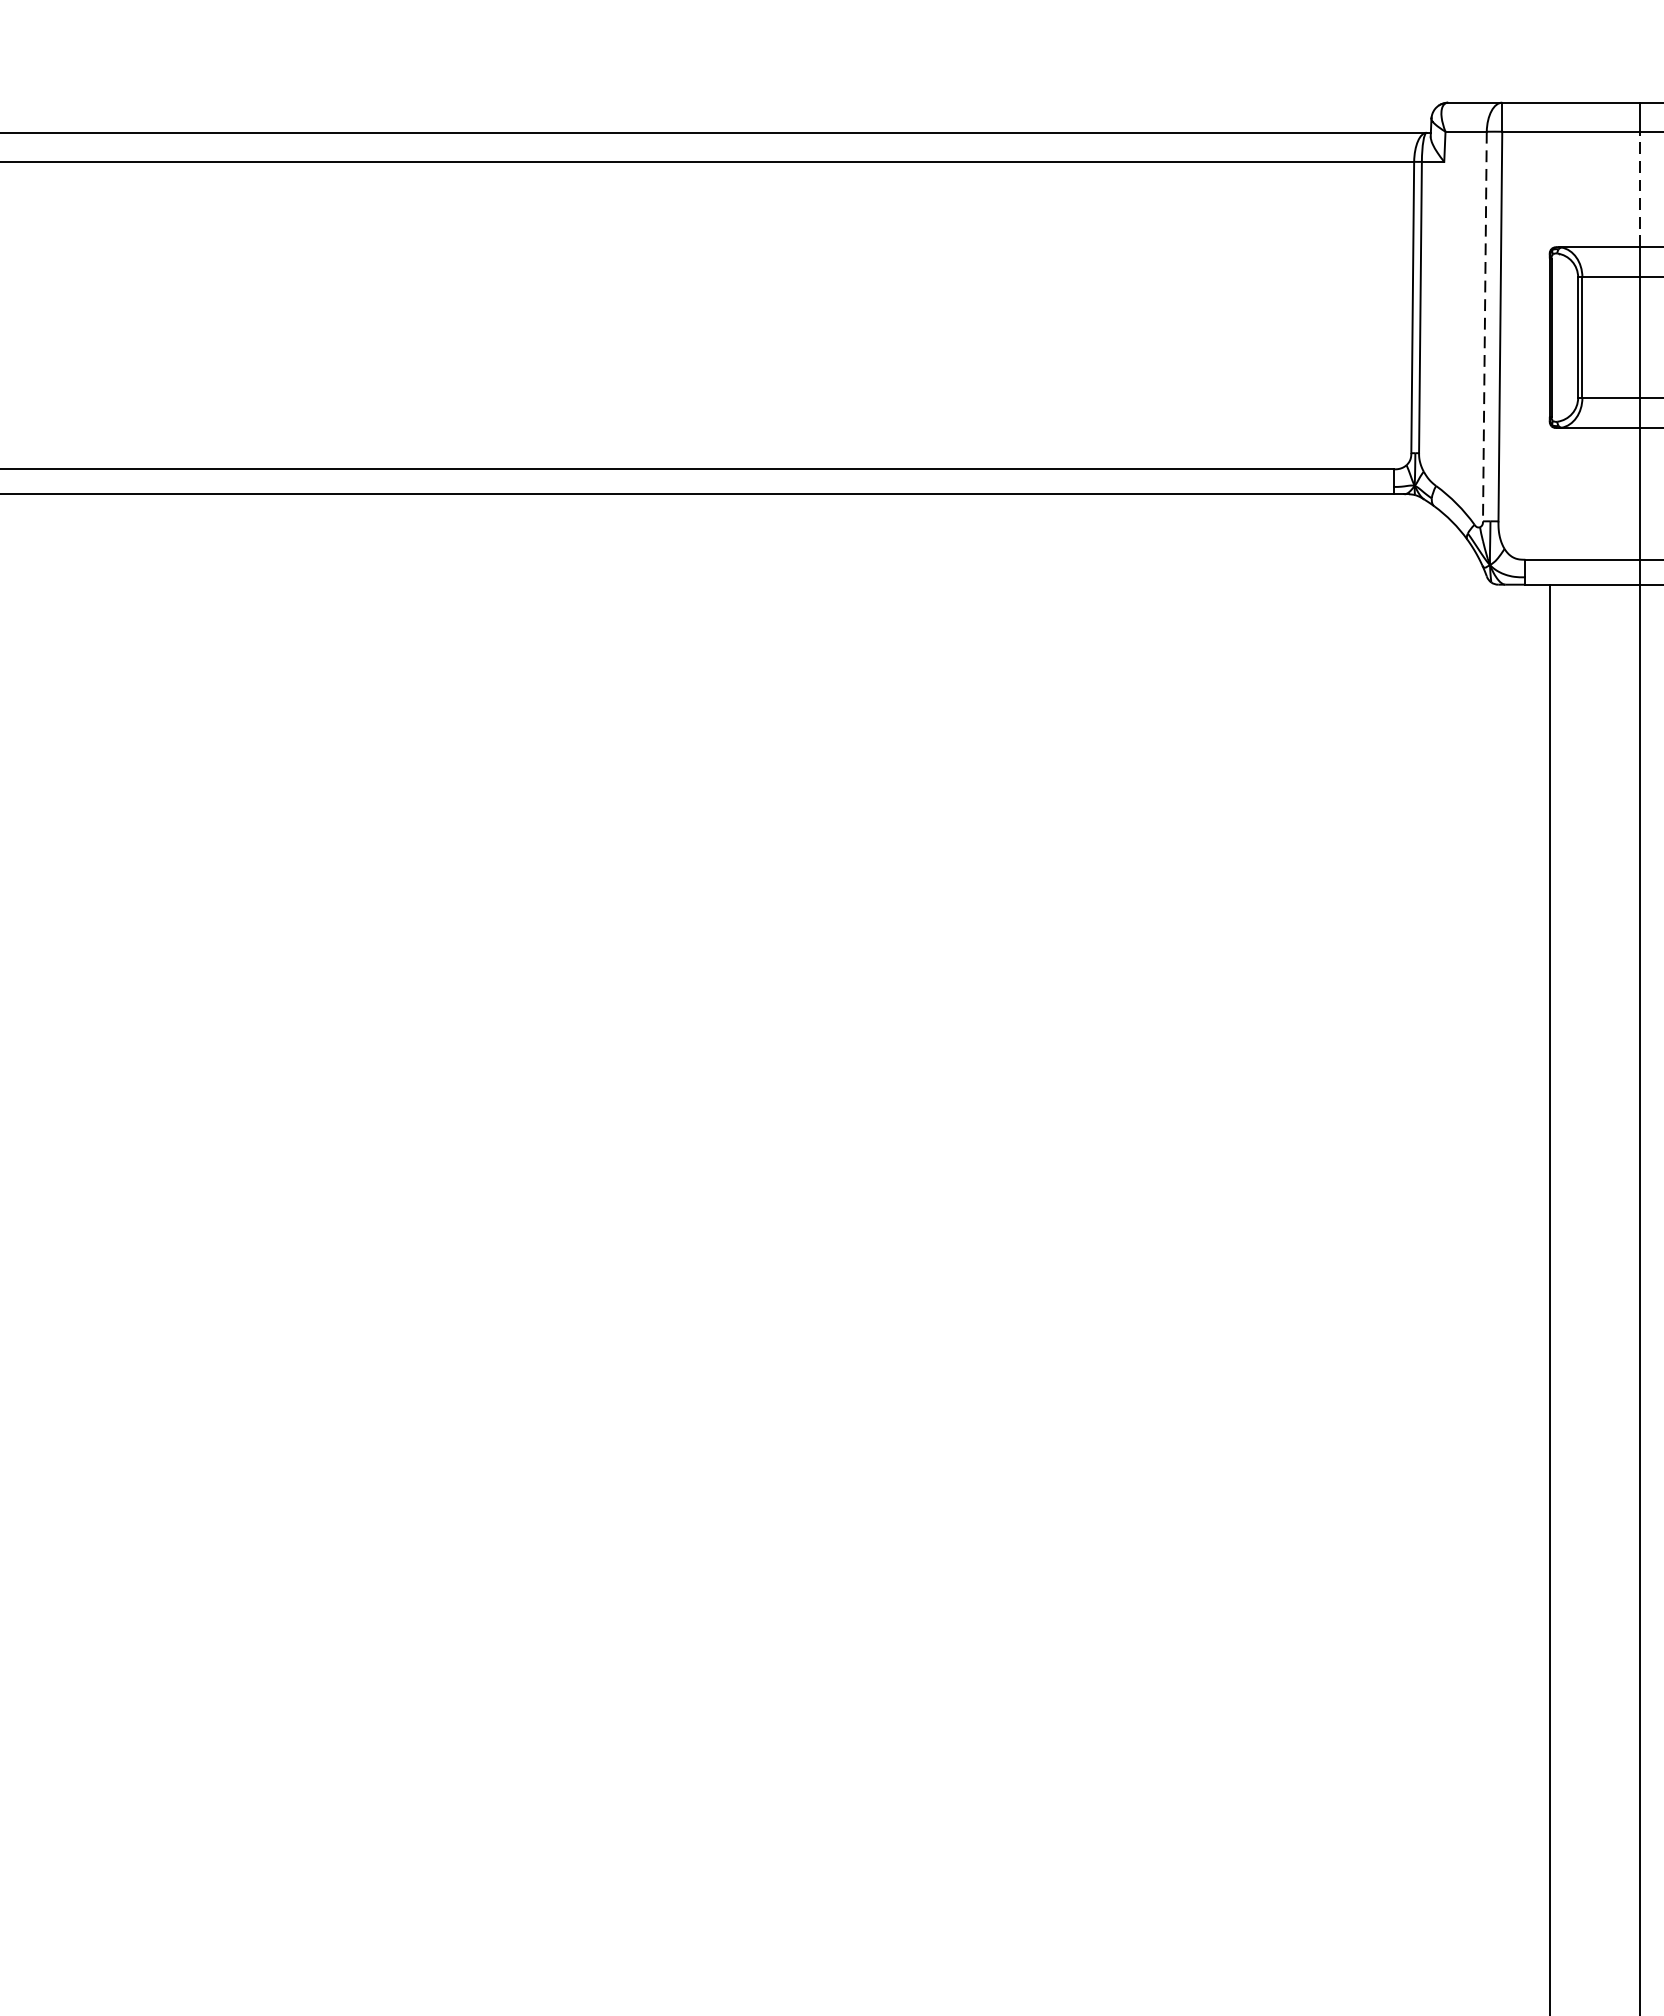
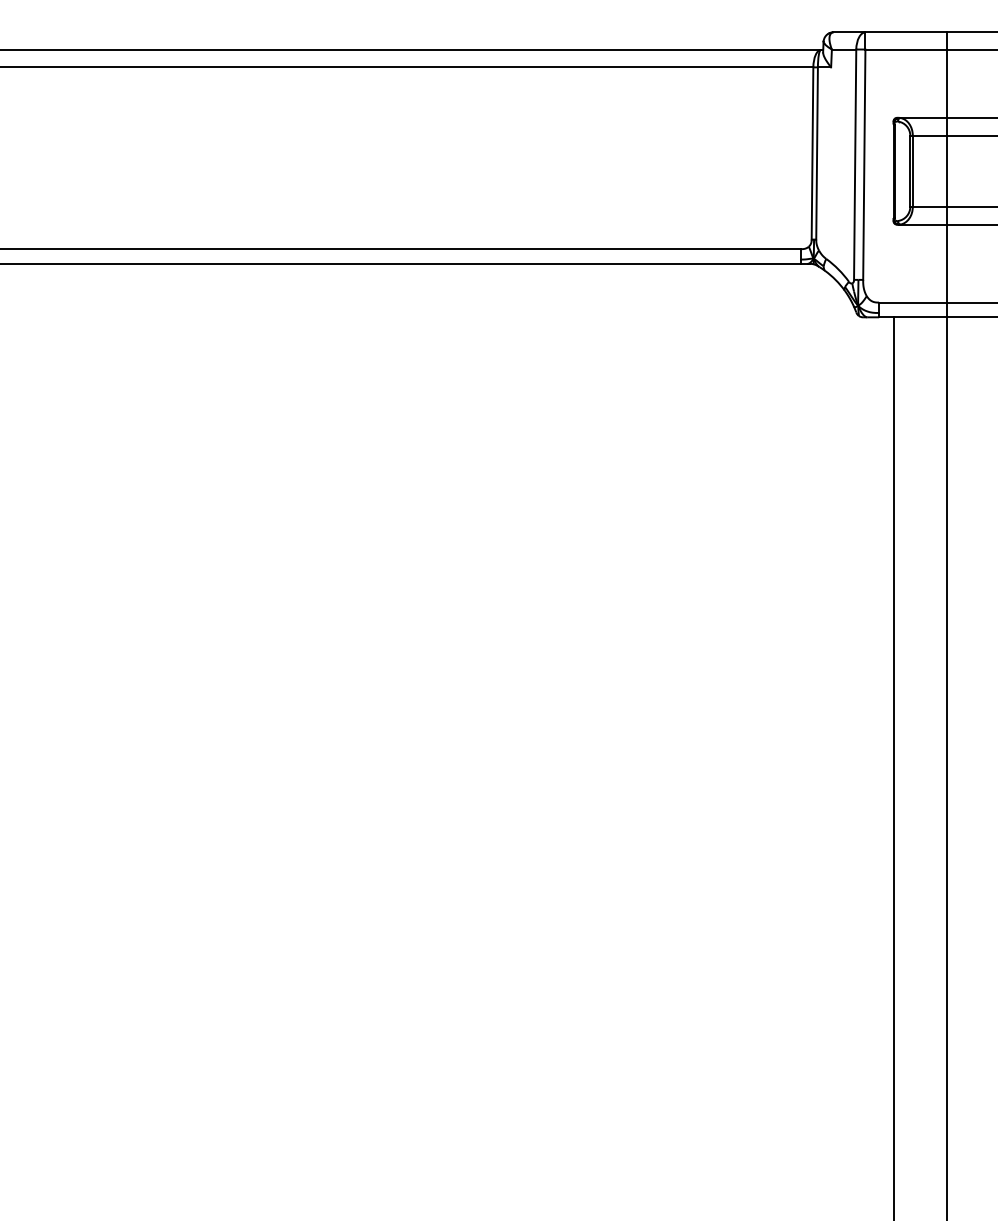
line: (1639, 189) -> (946, 83), dashed -> solid
line: (1485, 327) -> (855, 165), dashed -> solid

